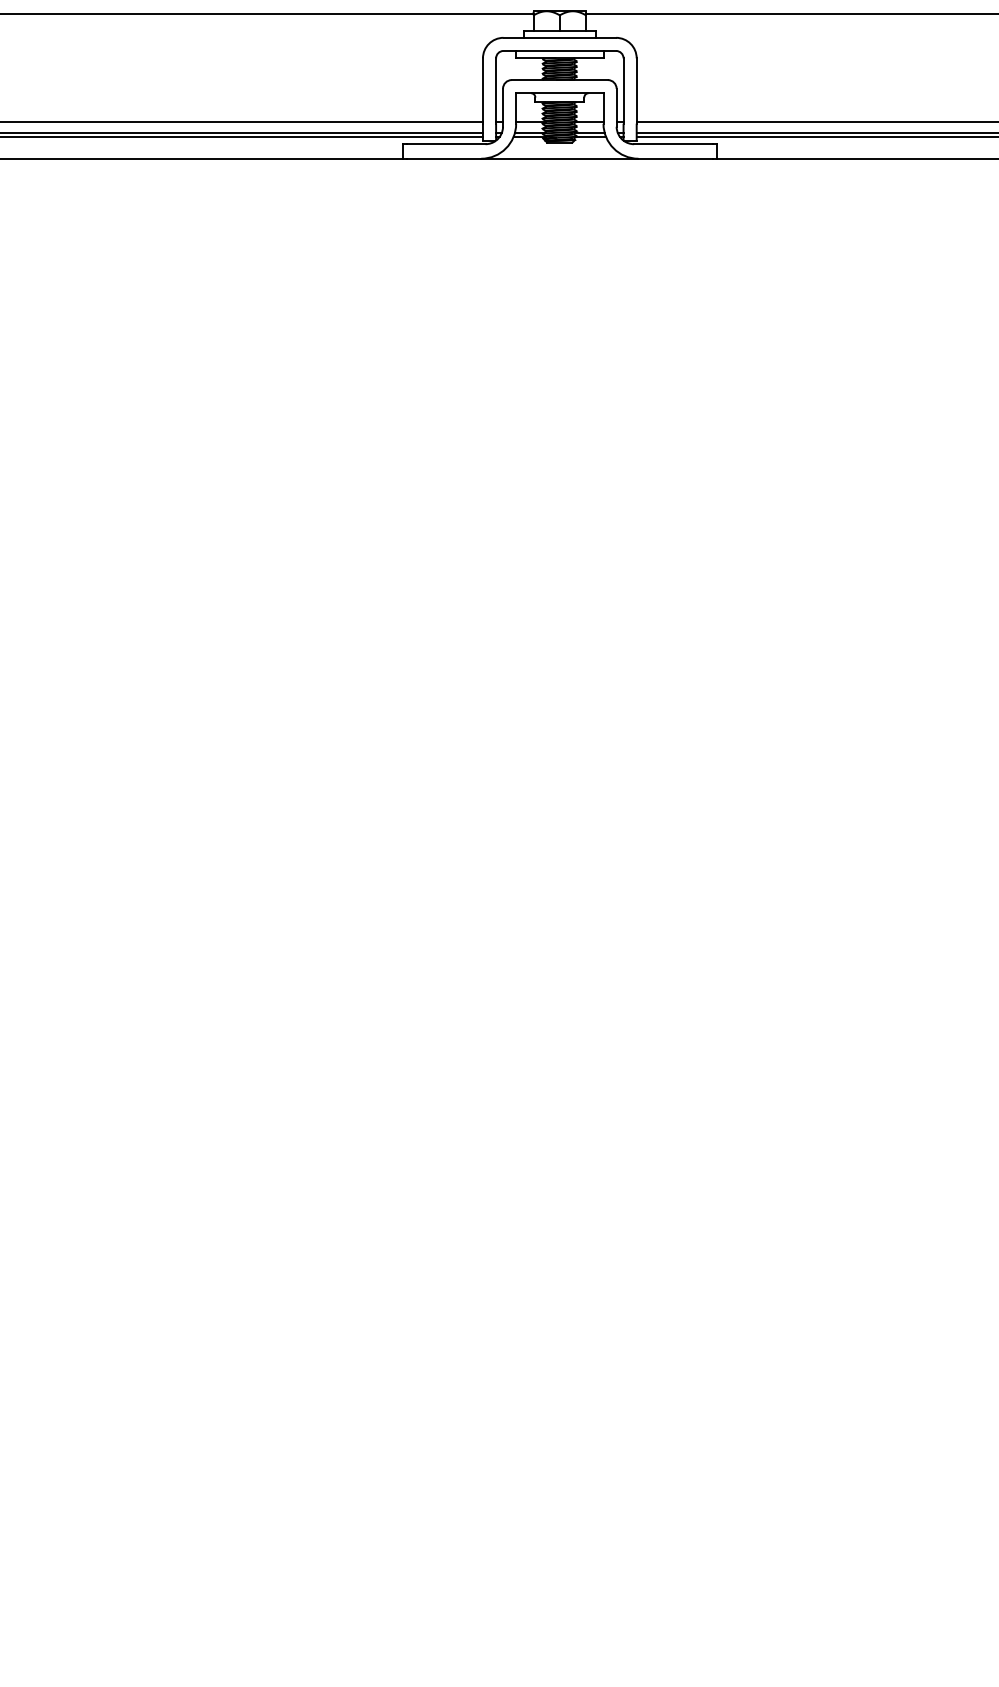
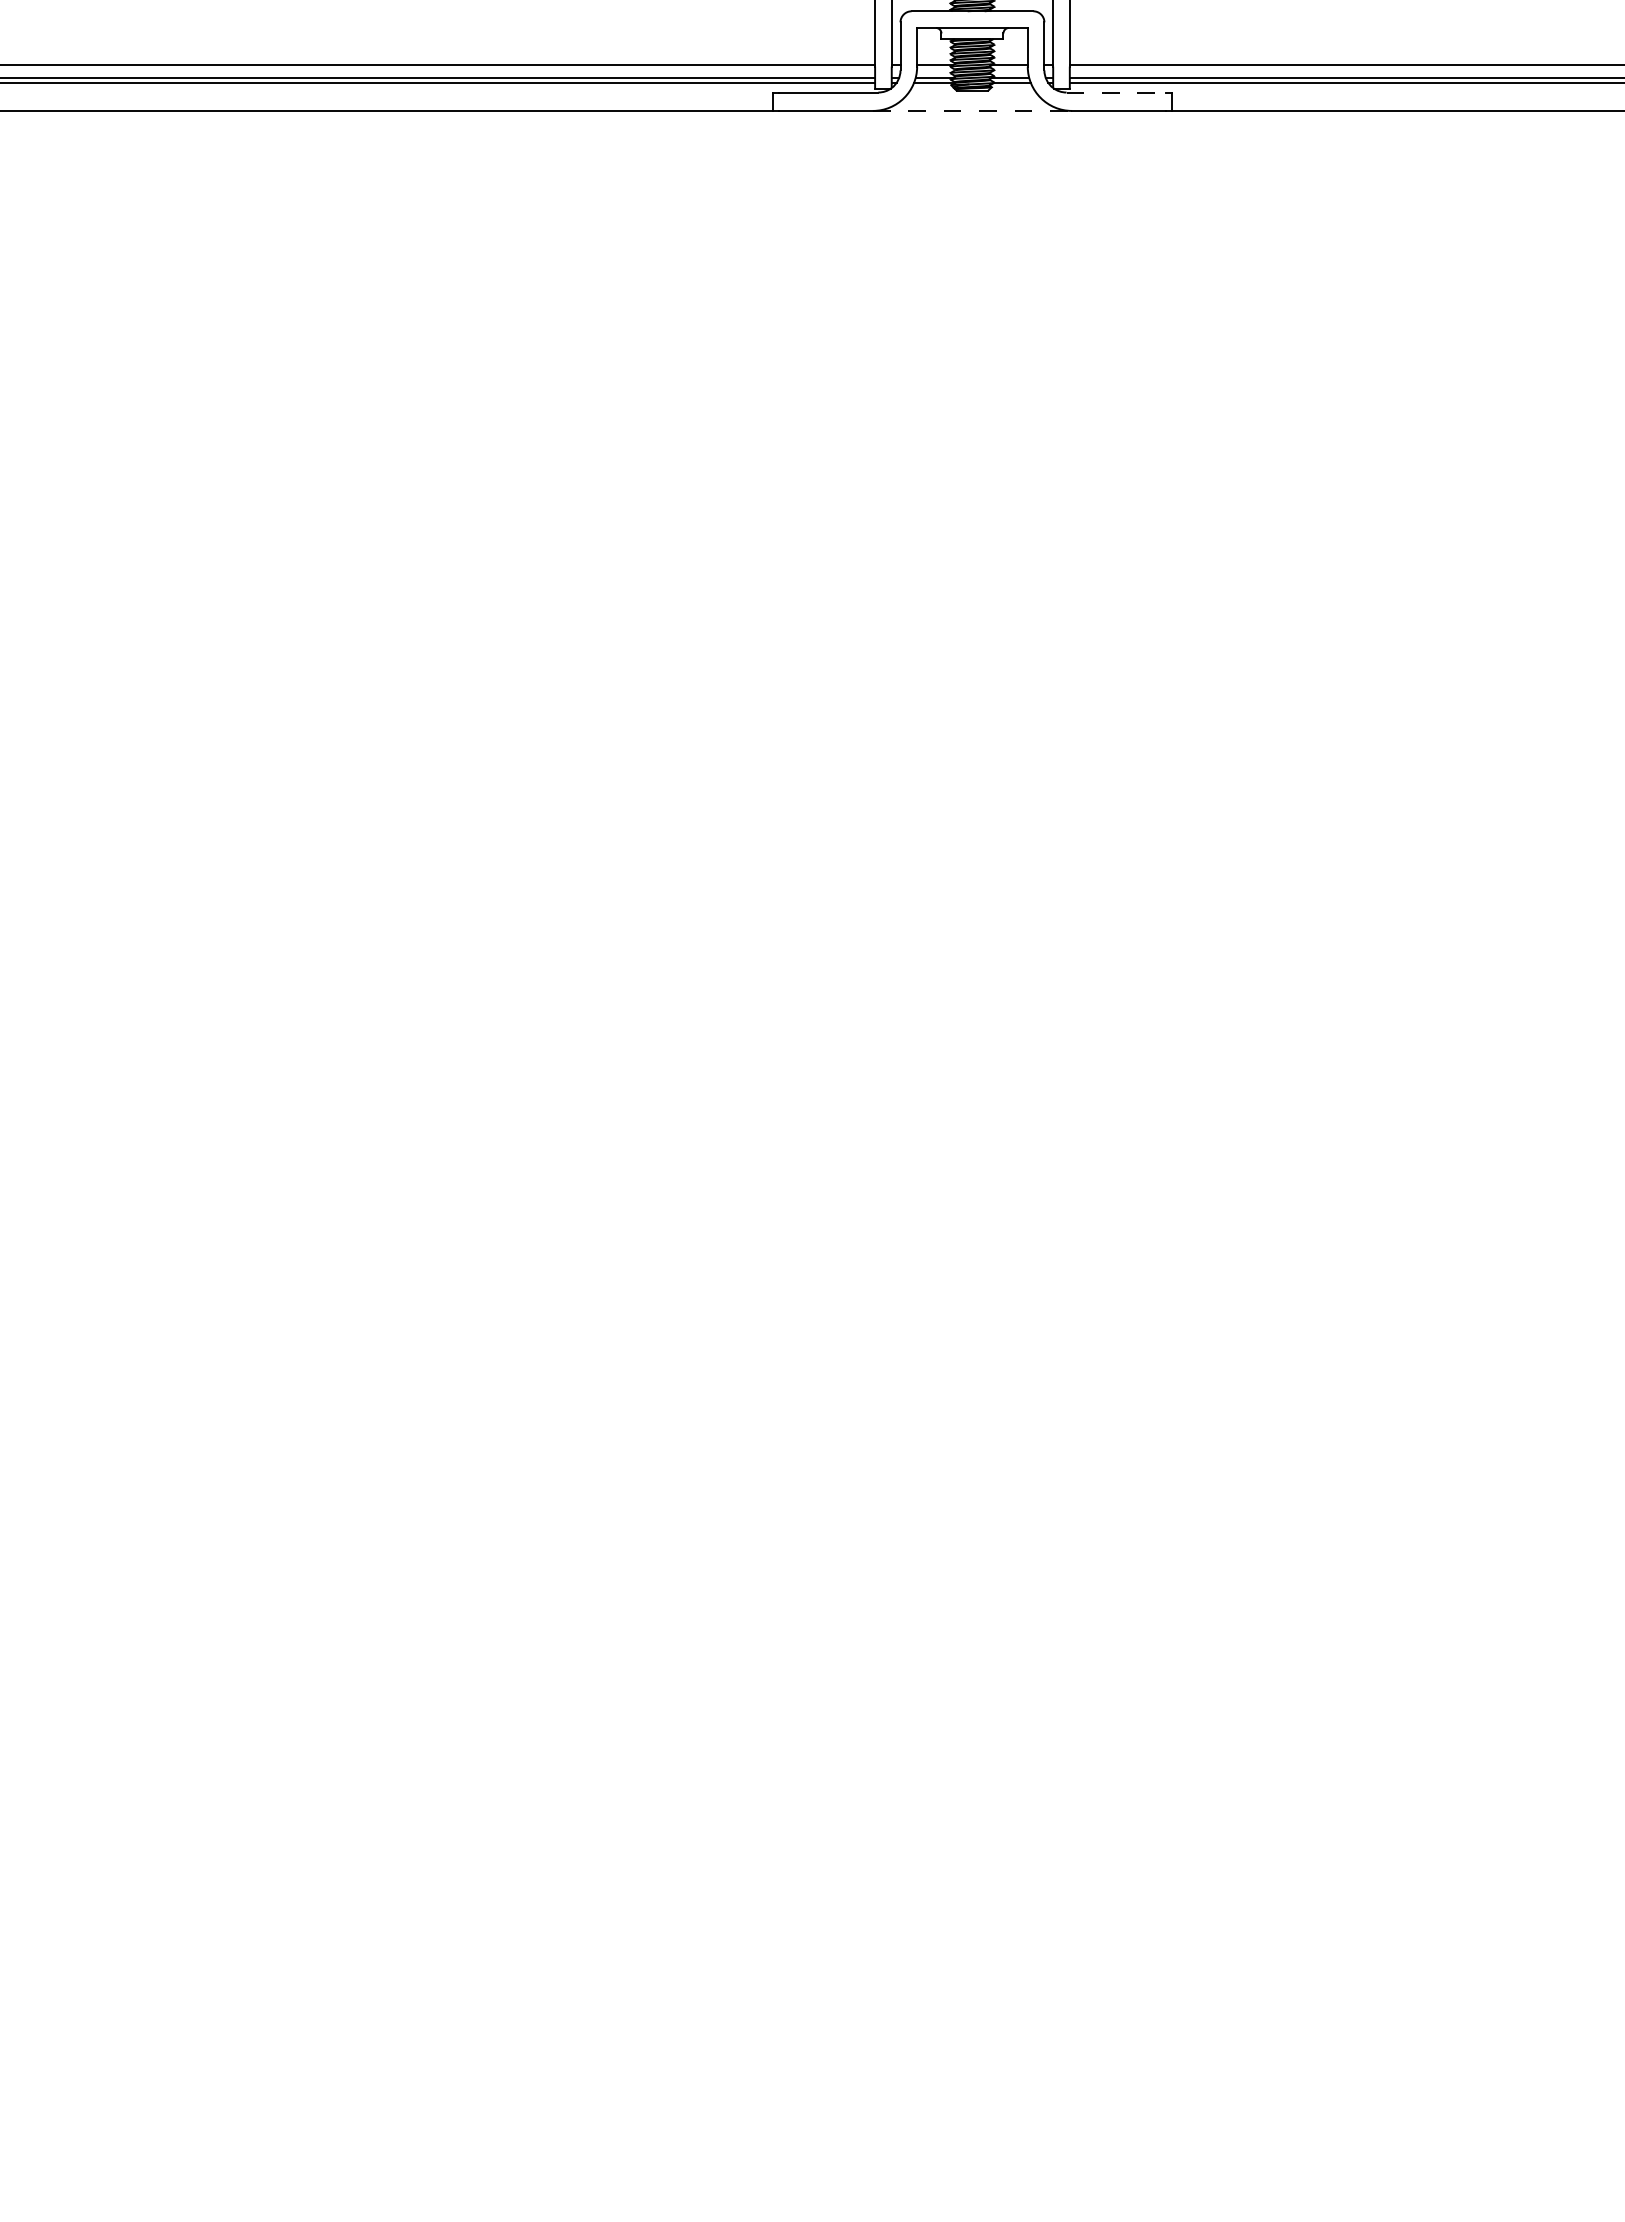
line: (673, 144) -> (1116, 92), solid -> dashed
line: (559, 158) -> (972, 110), solid -> dashed

